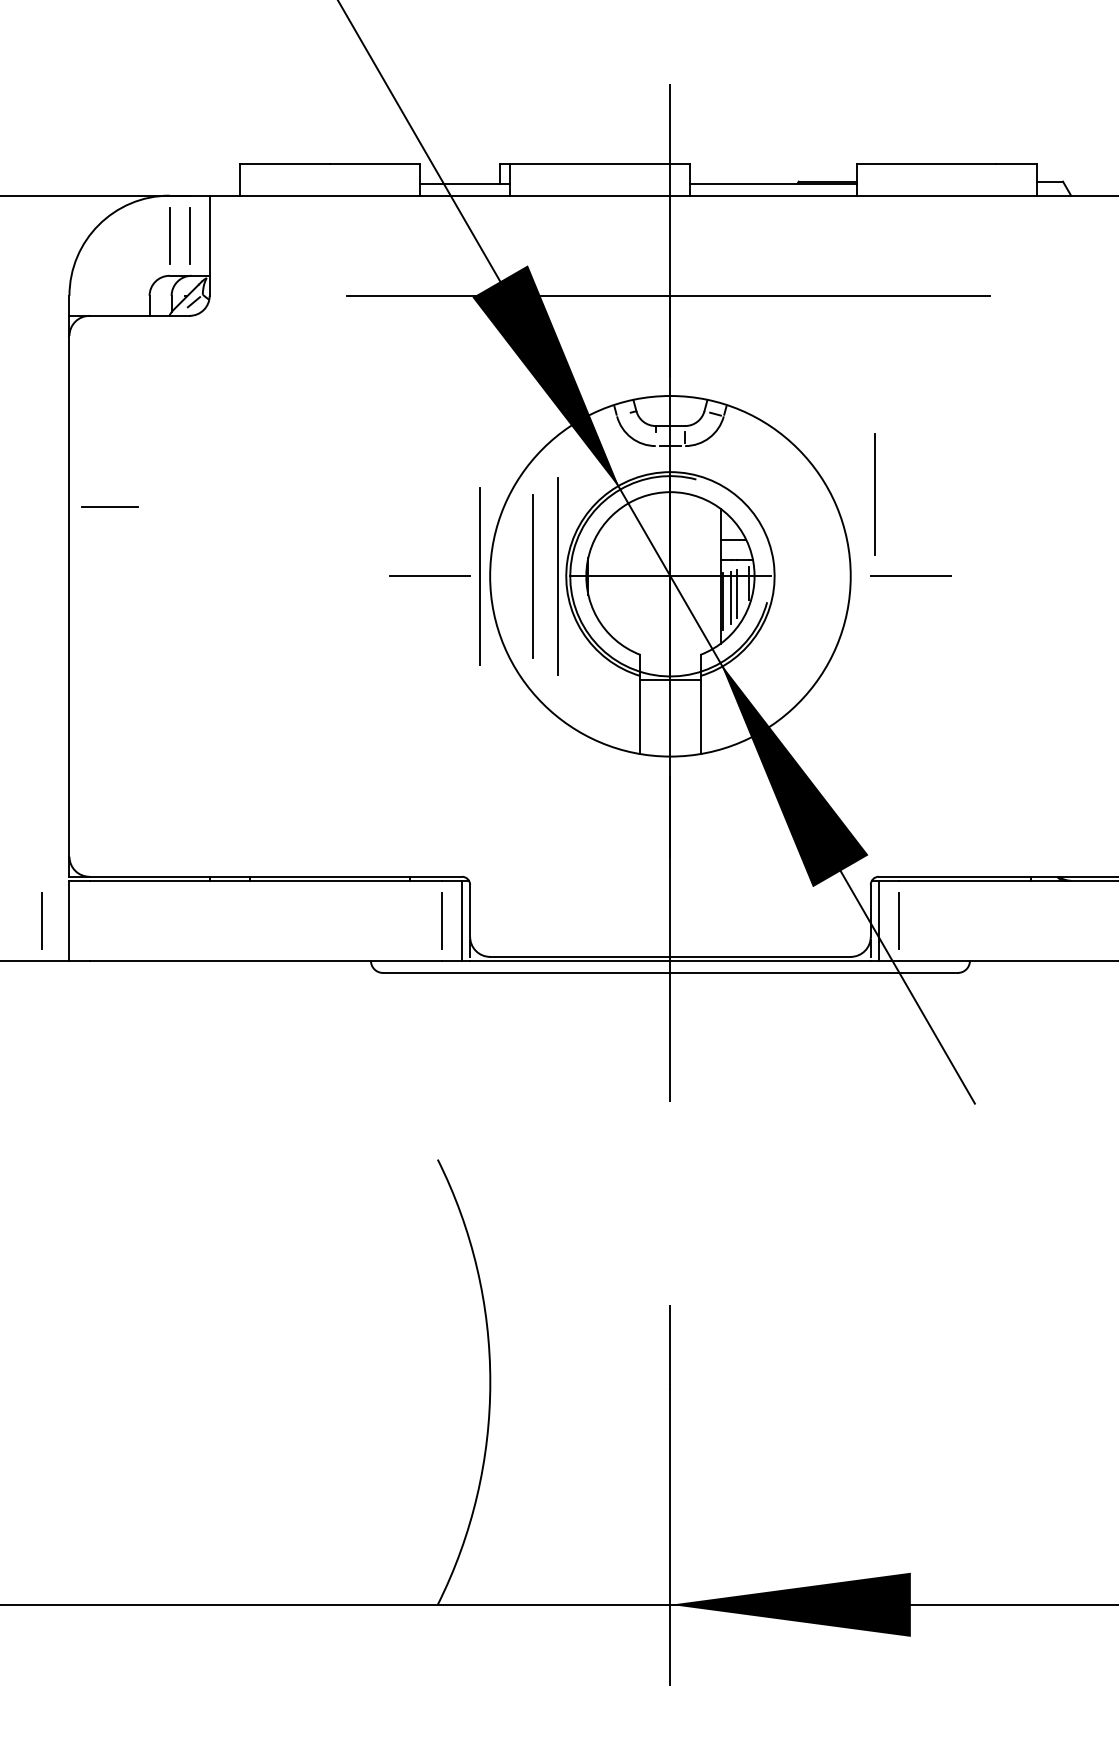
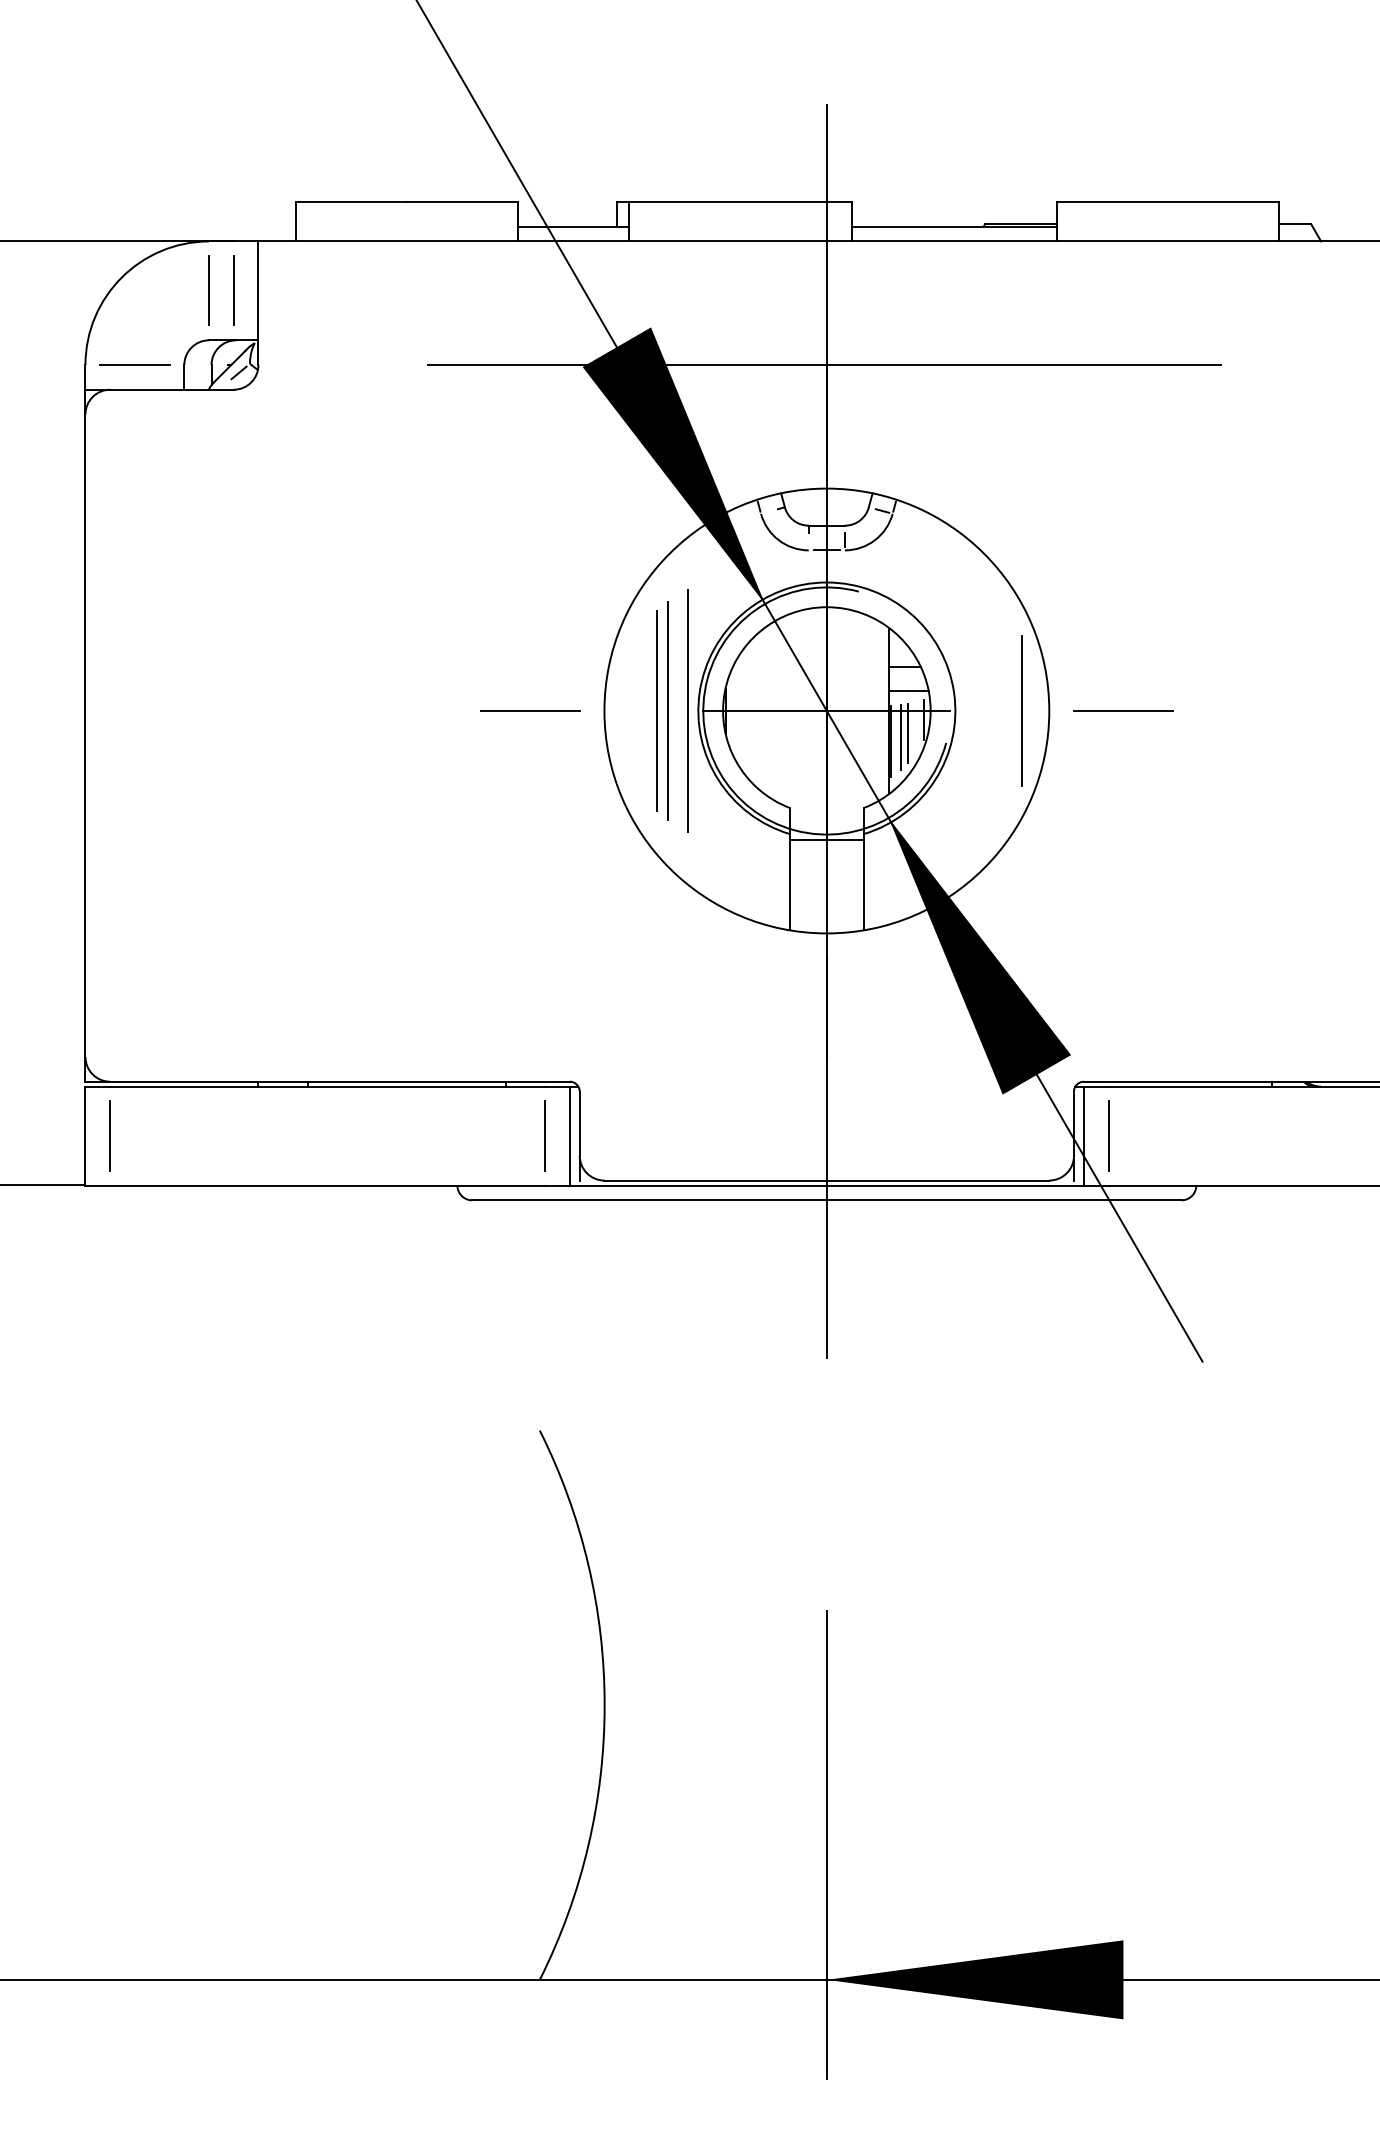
line: (874, 494) -> (1021, 710), moved
line: (109, 506) -> (134, 364), moved
line: (478, 575) -> (667, 710), moved
line: (41, 920) -> (109, 1135), moved

